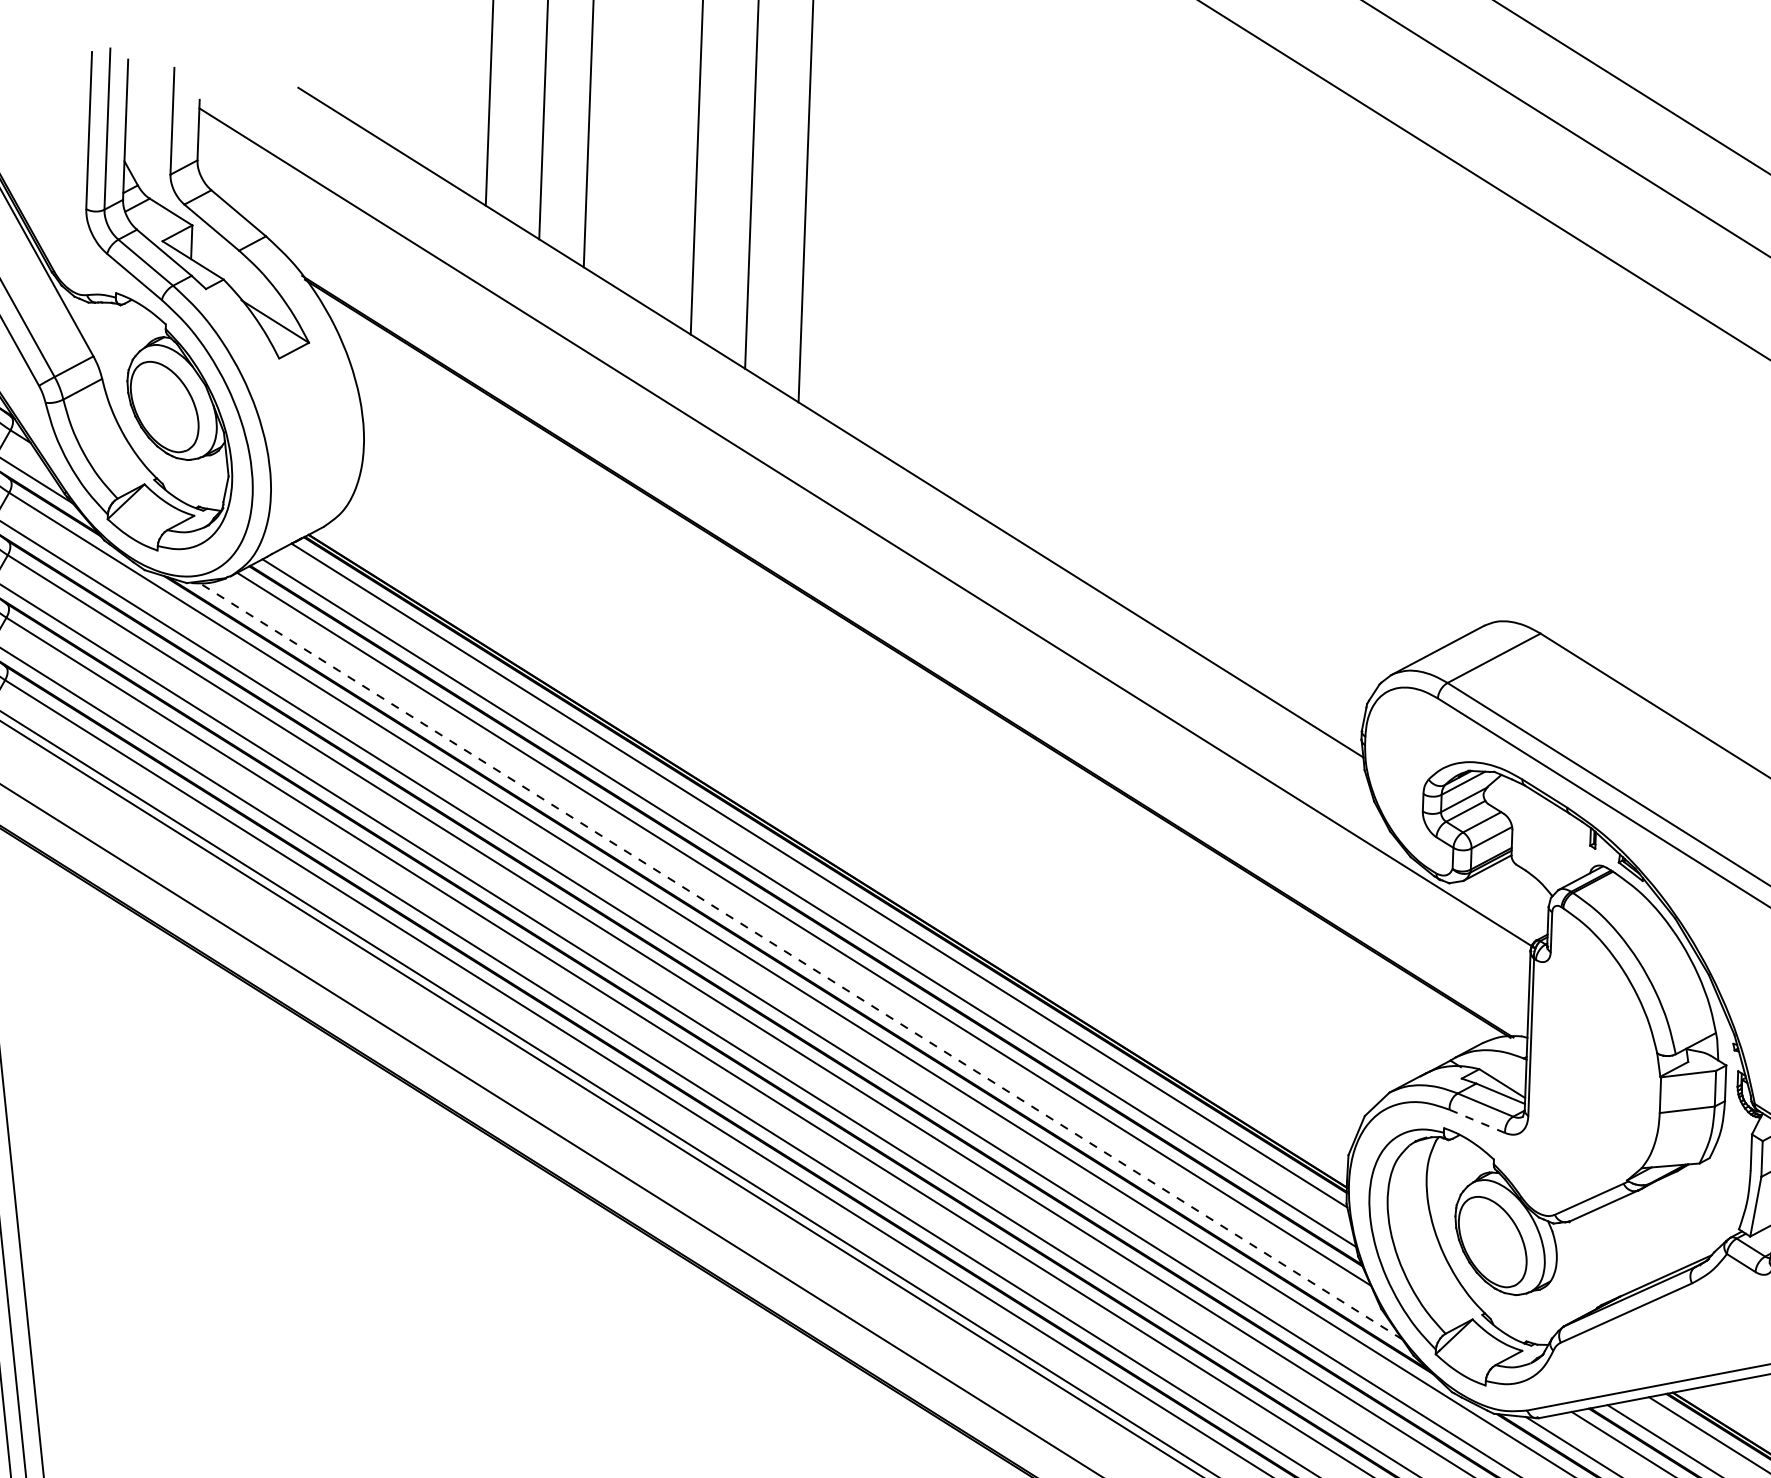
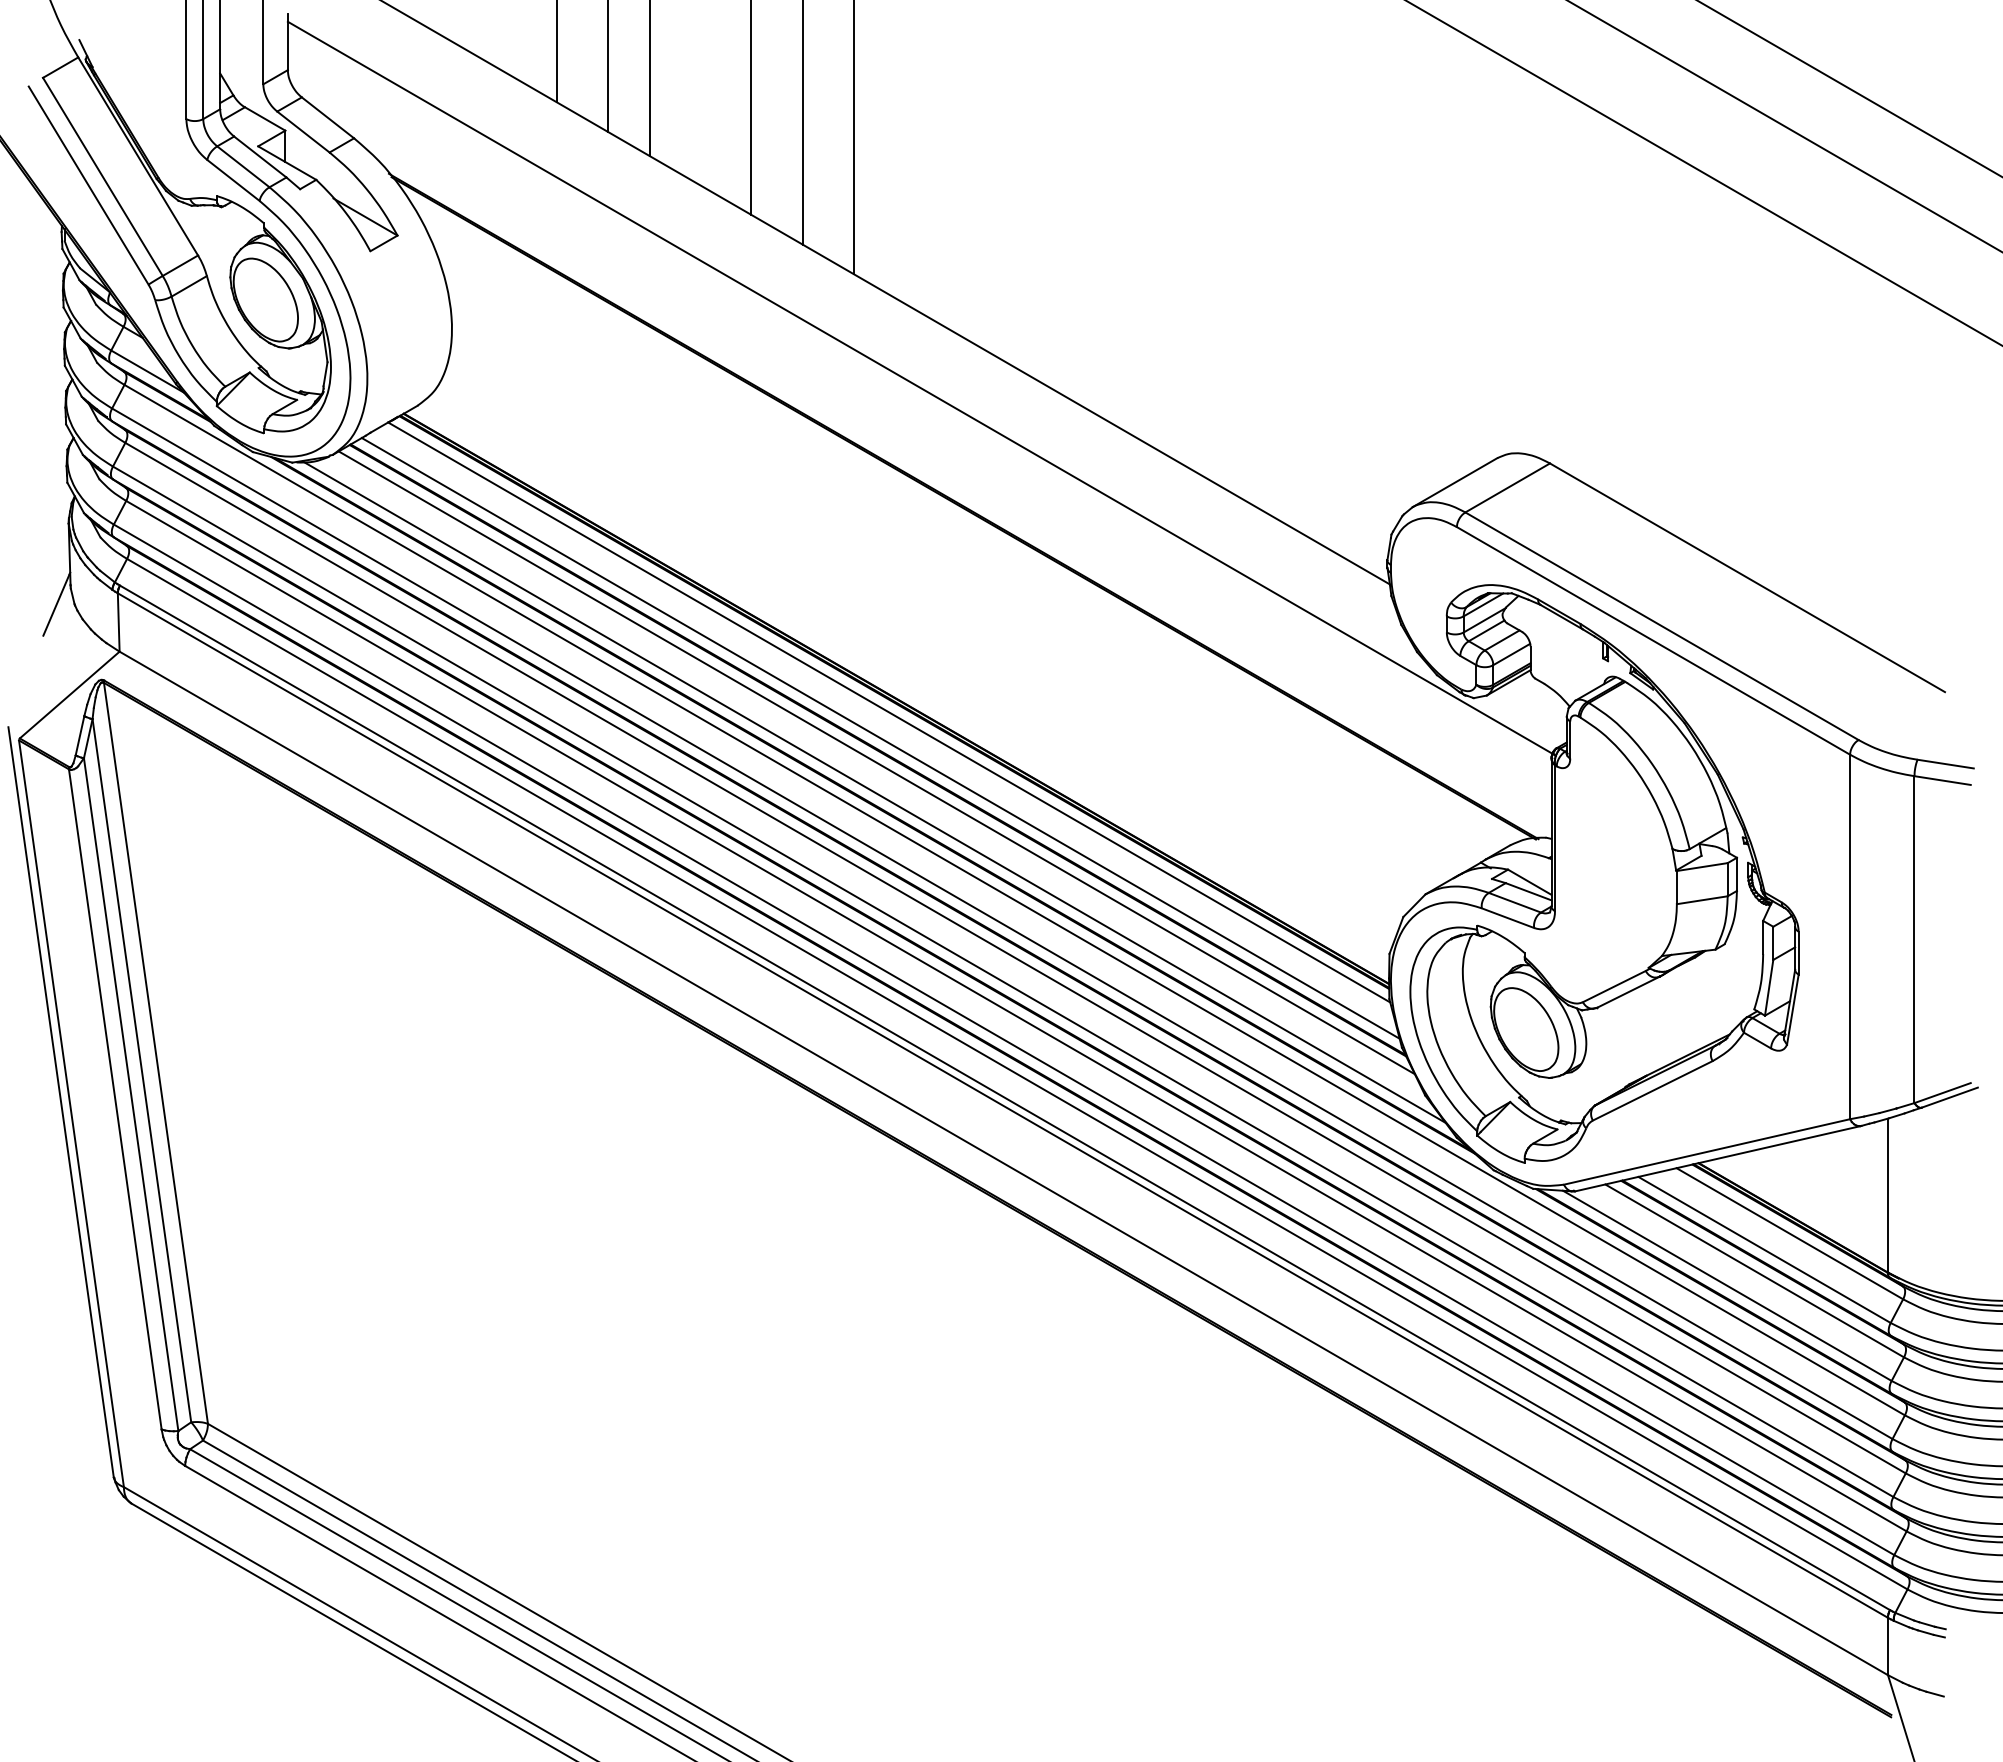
line: (799, 960) -> (873, 791), dashed -> solid
line: (1476, 1121) -> (1507, 918), dashed -> solid

